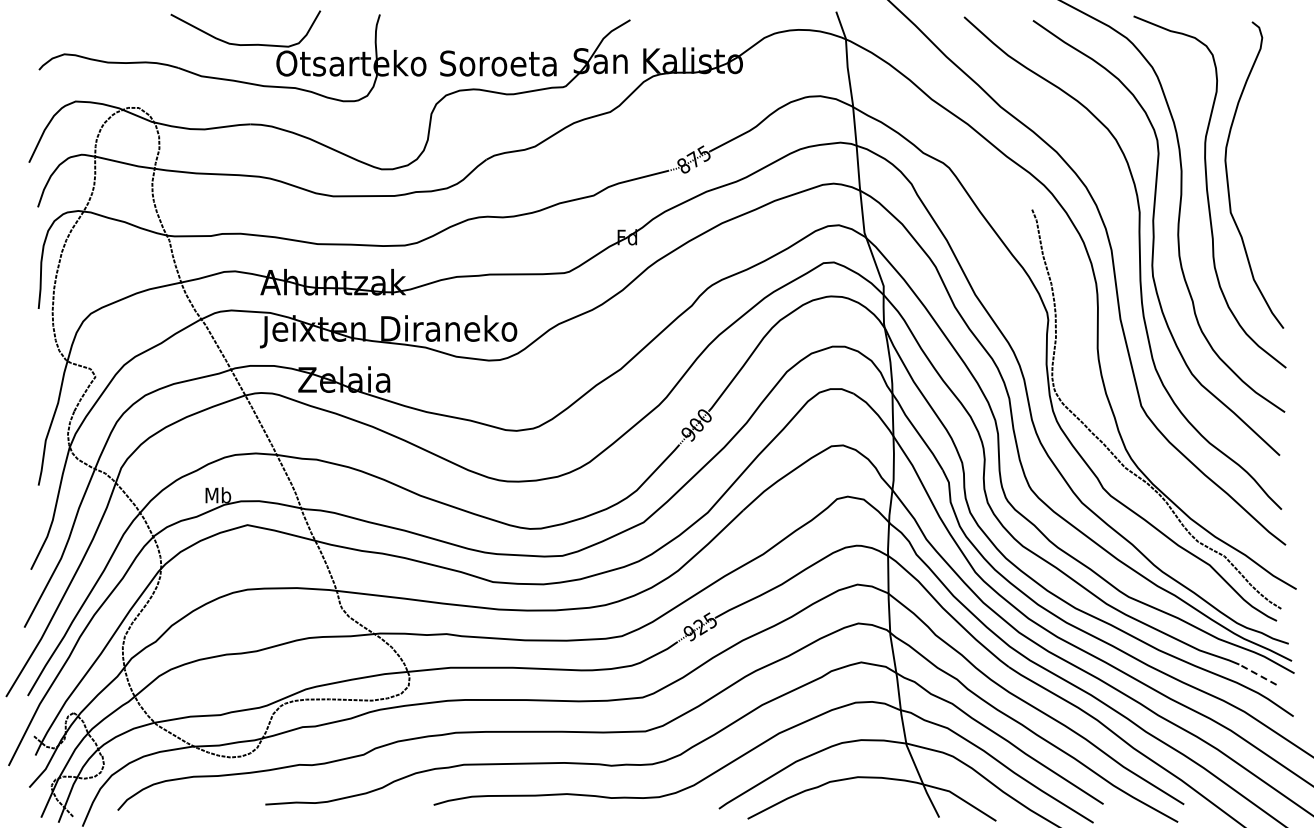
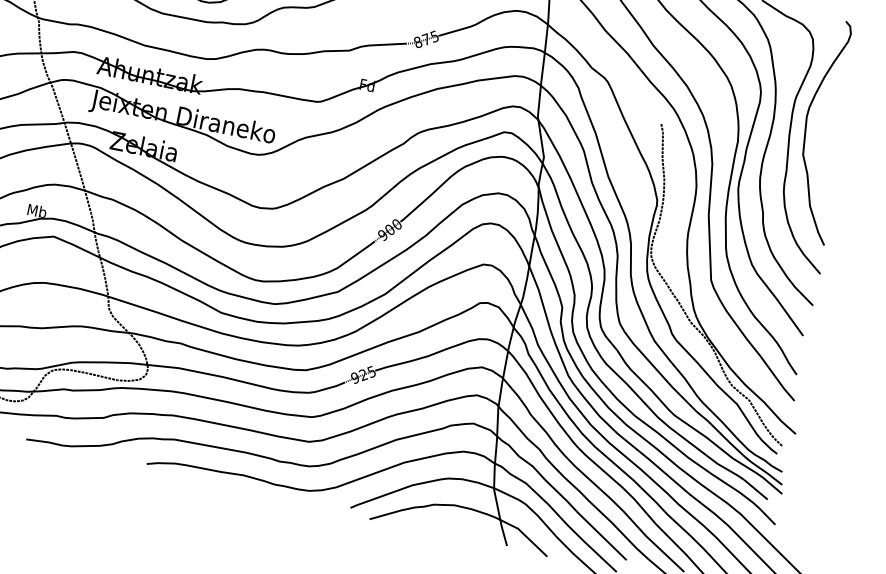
line: (1257, 674) -> (755, 489), dashed -> solid

